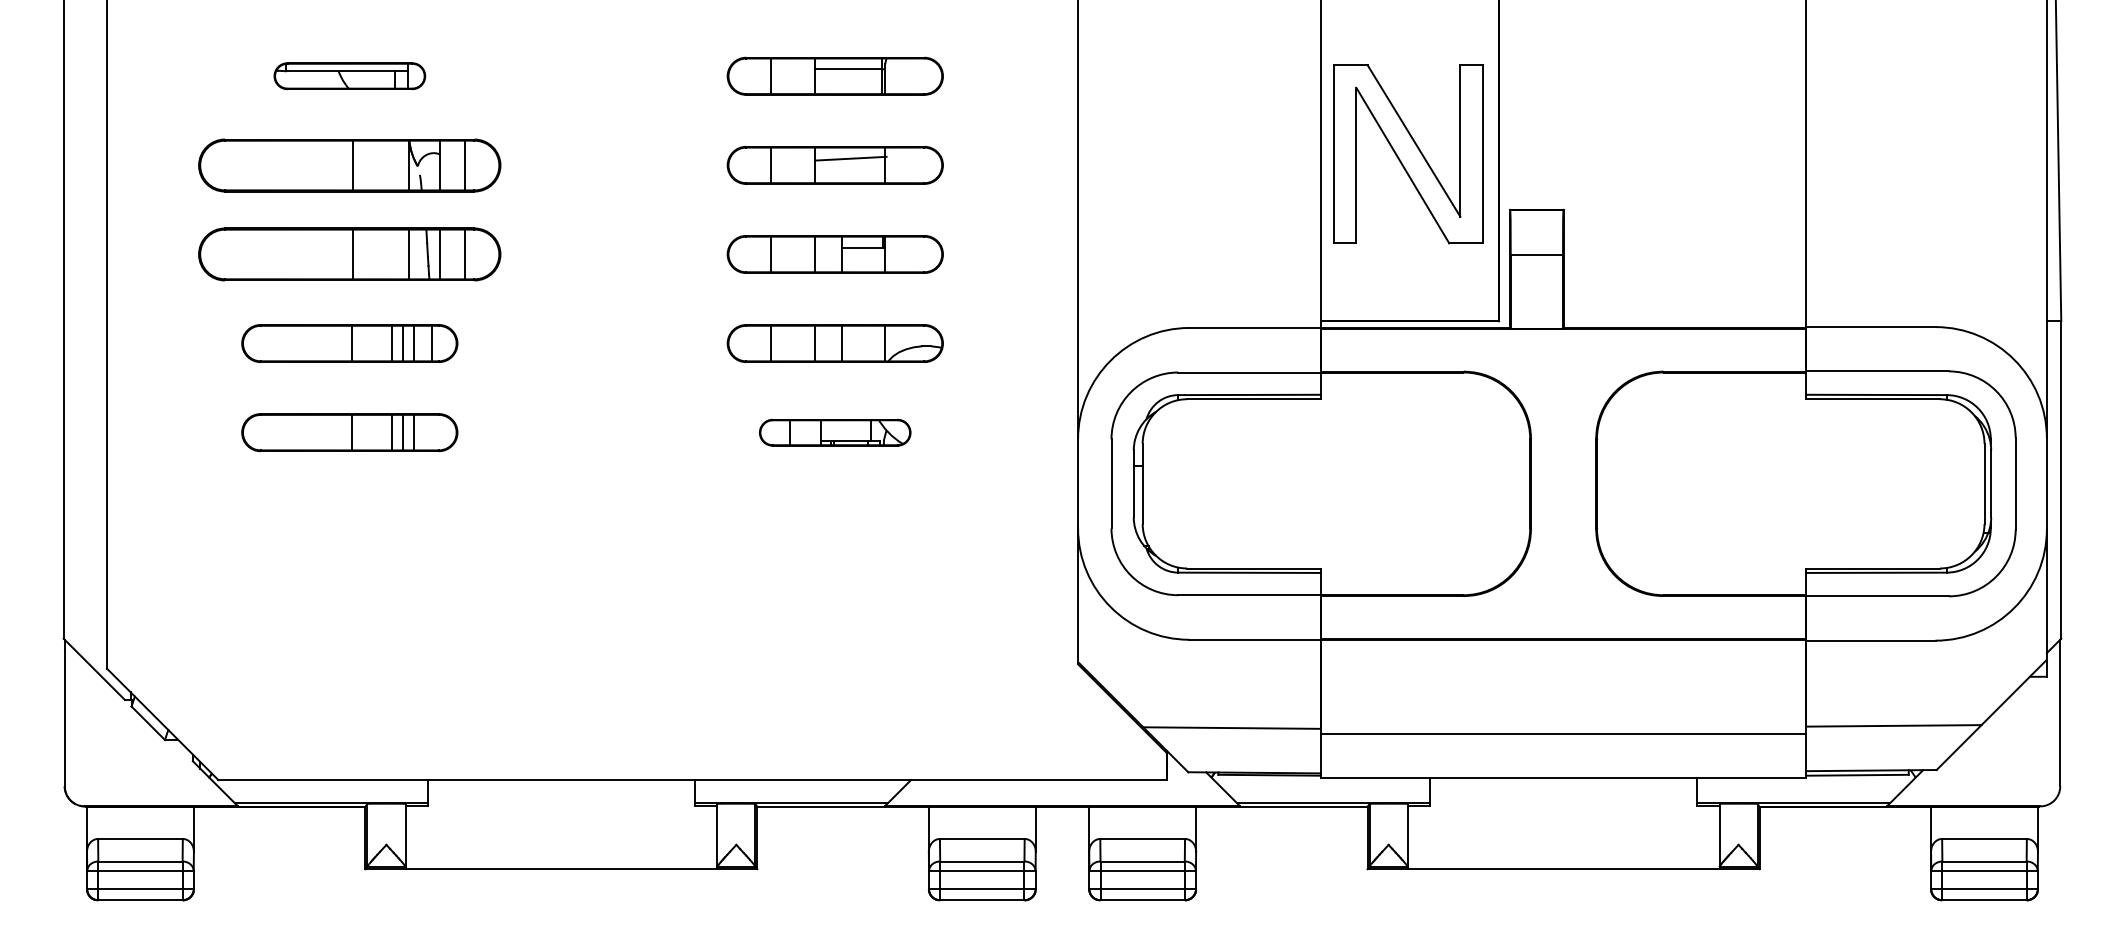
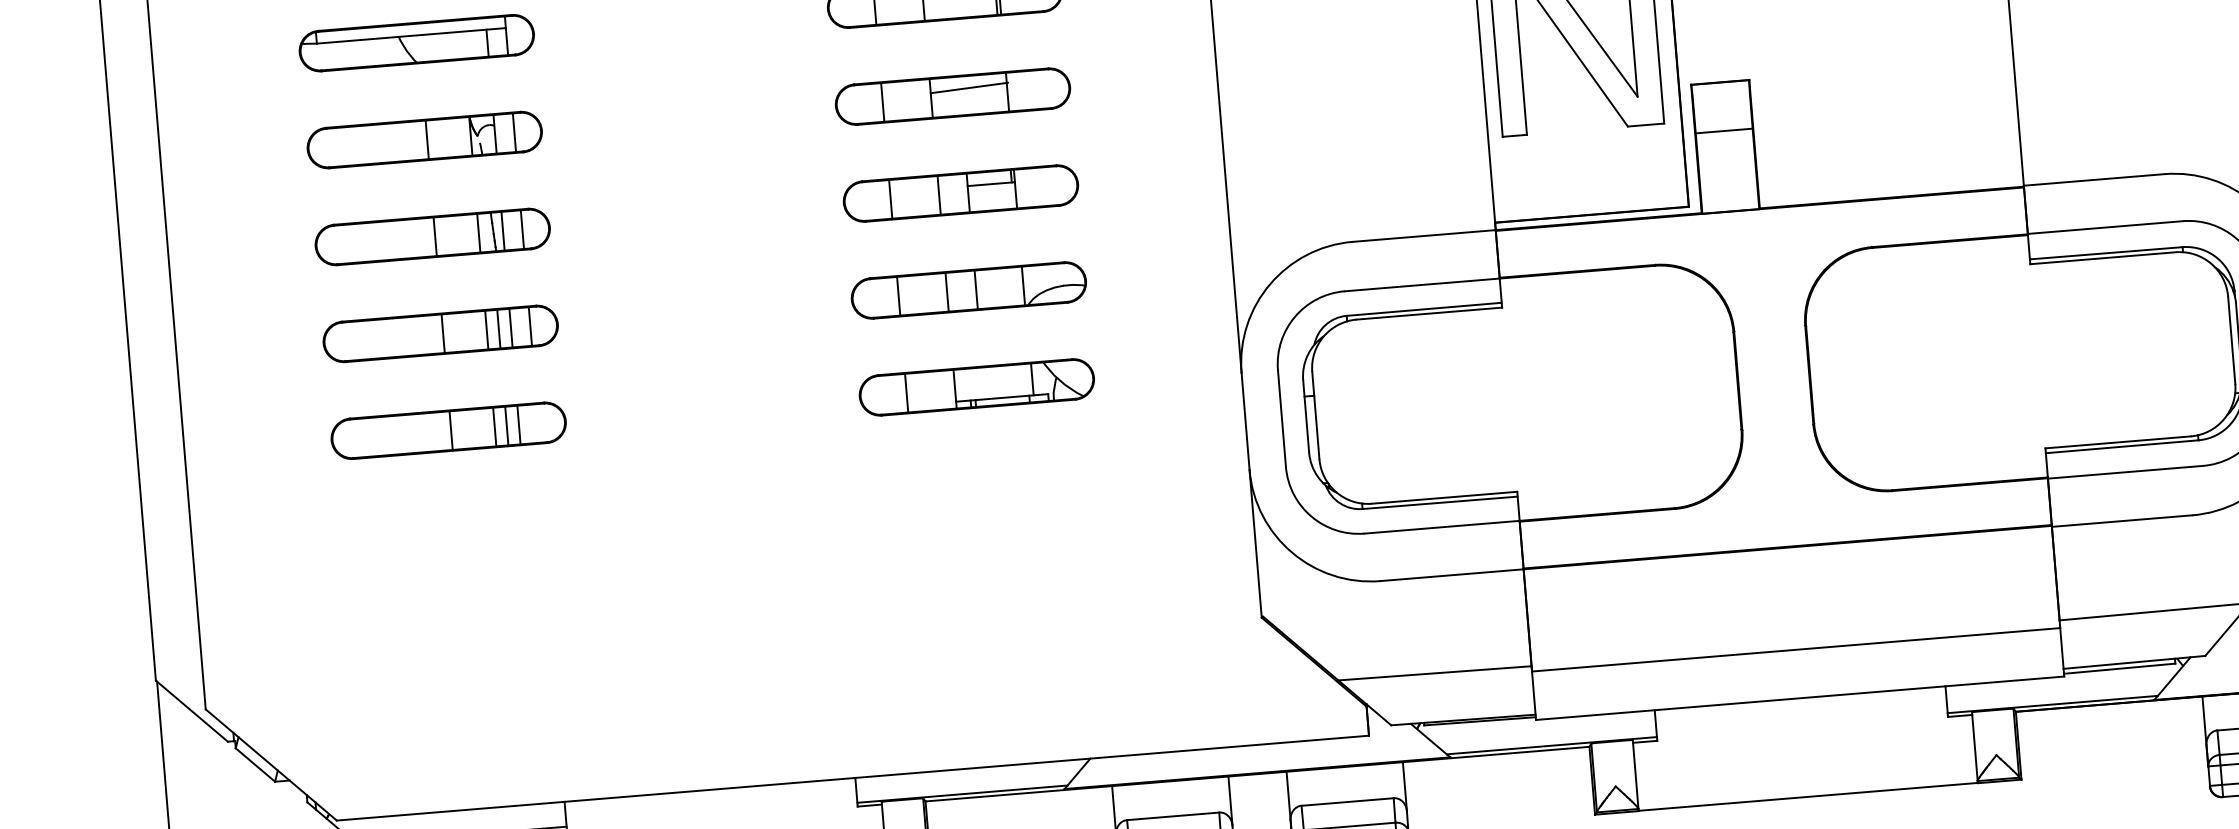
part: (349, 75) -> (416, 42), size x1.43
part: (349, 164) -> (424, 139), size x0.71
part: (349, 254) -> (432, 237), size x0.71
part: (834, 432) -> (975, 387), size x1.43

